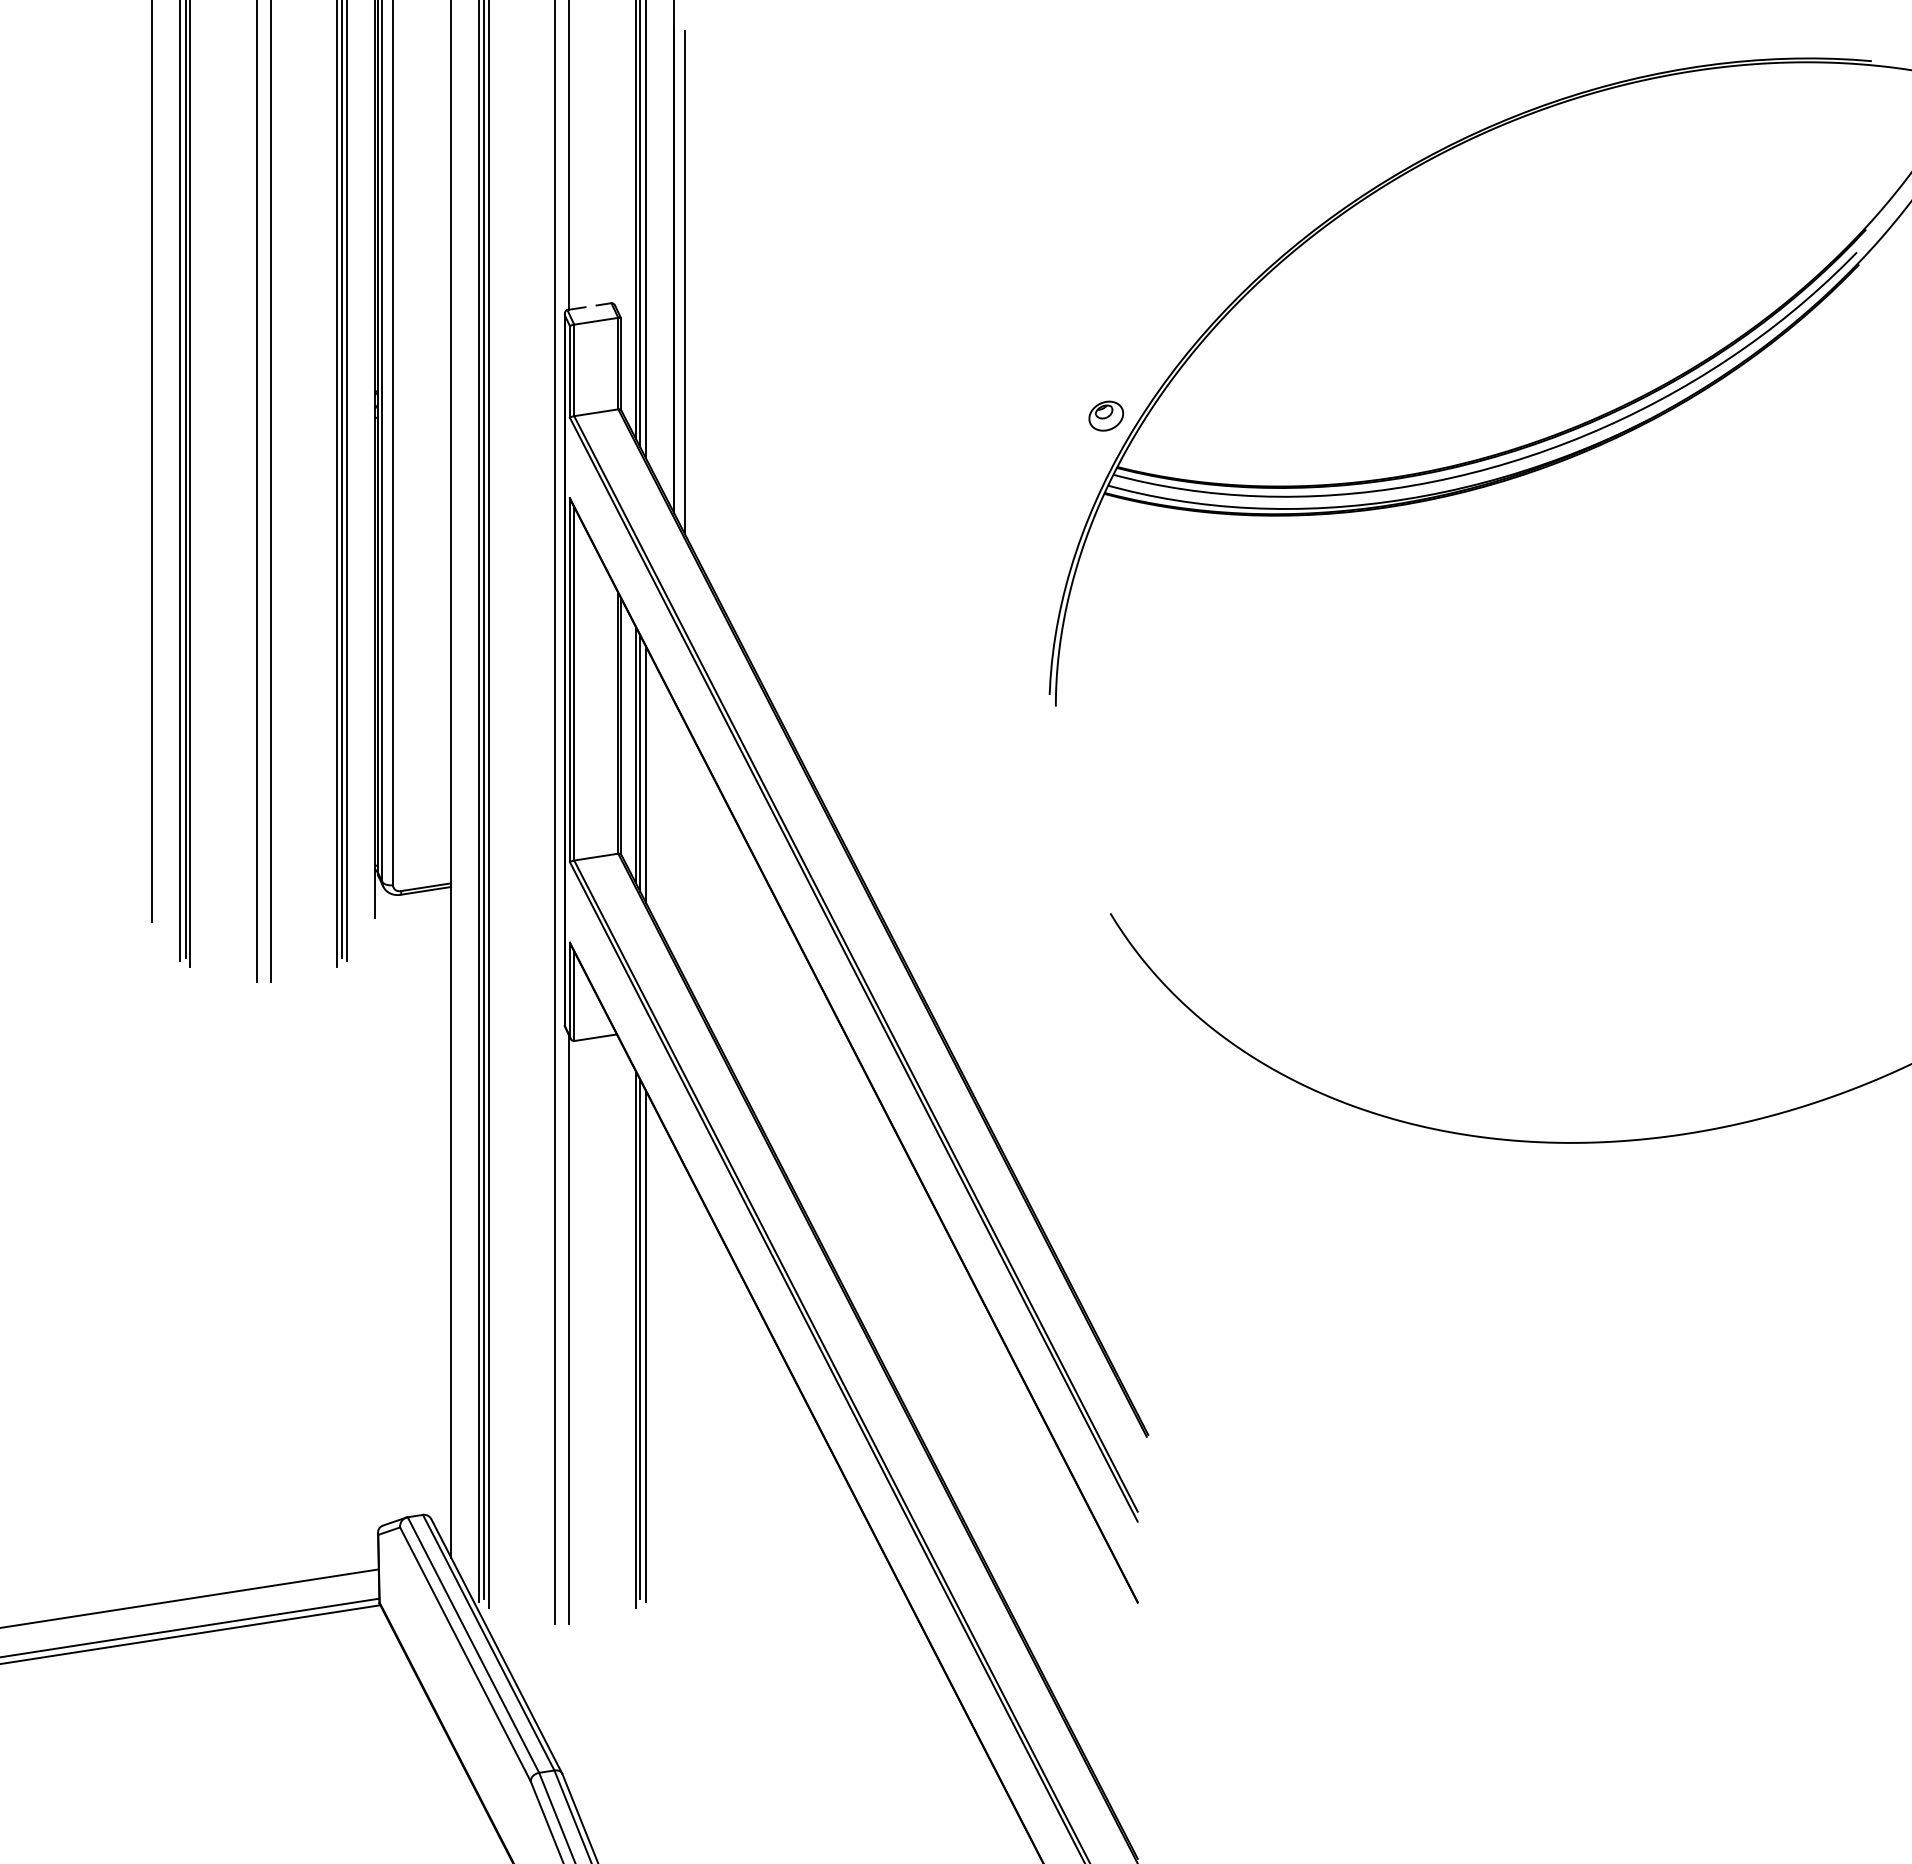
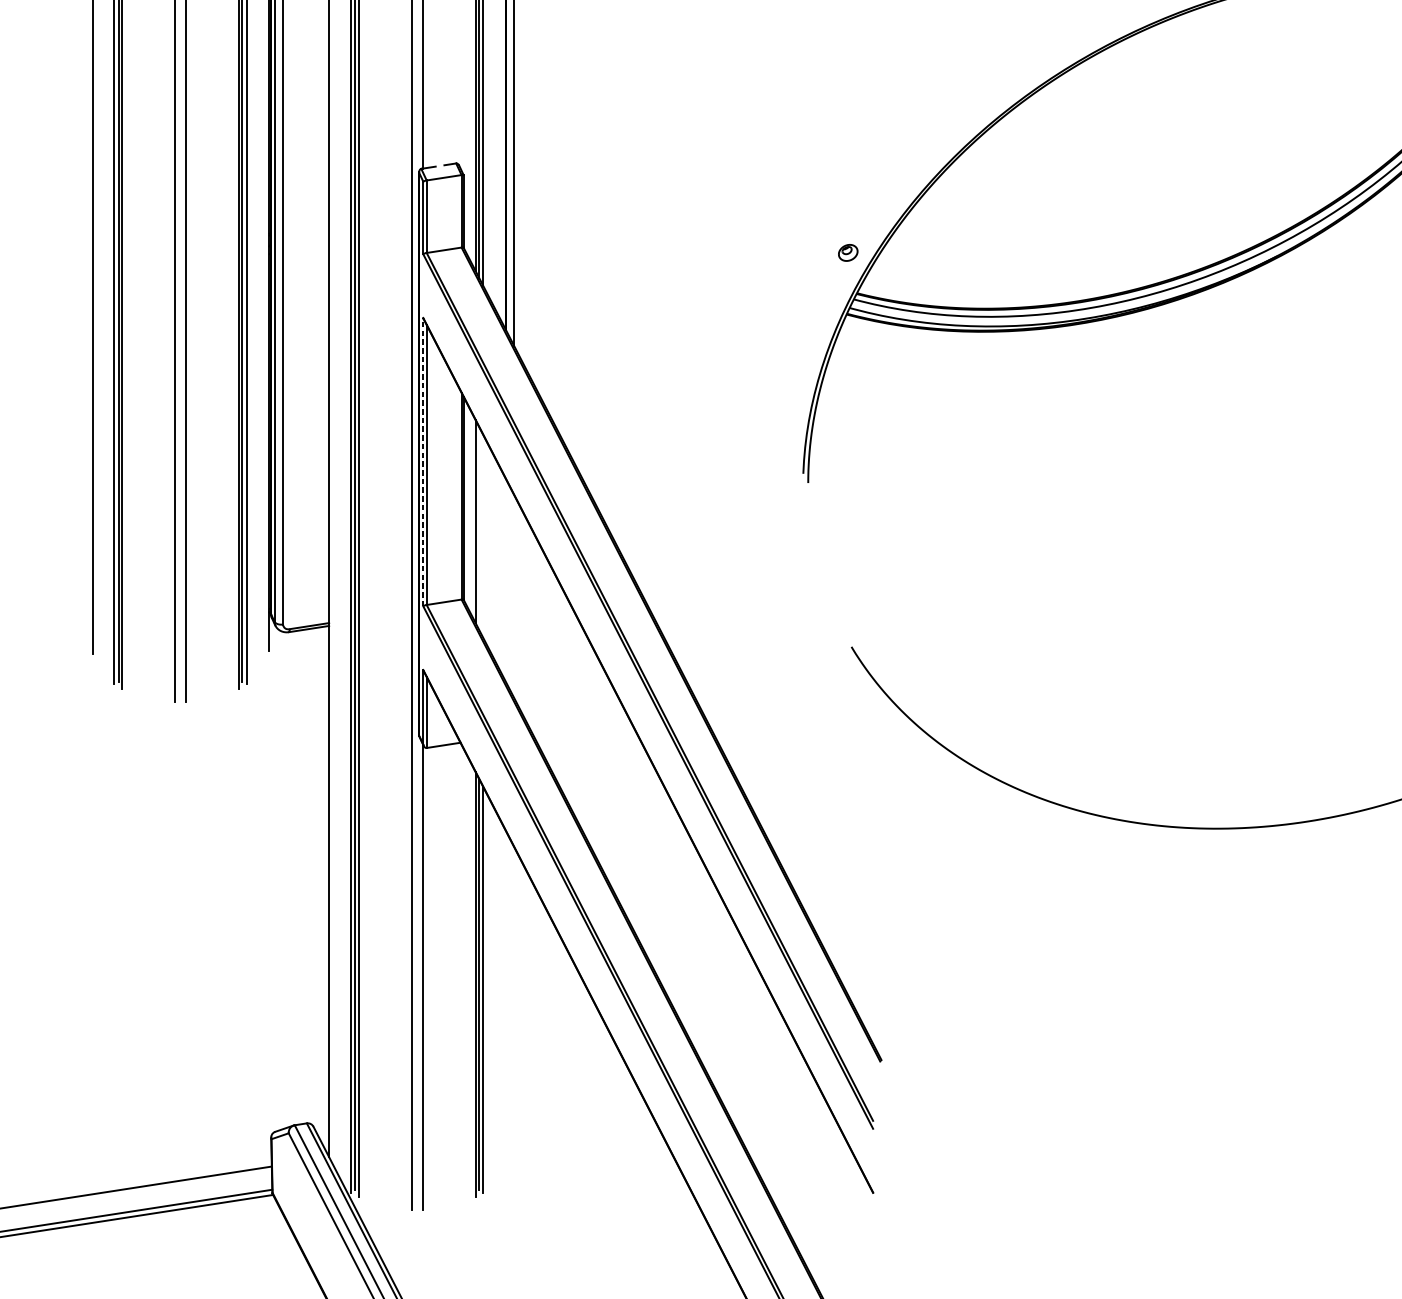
part: (1106, 415) -> (848, 252), size x0.7
line: (569, 680) -> (422, 462), solid -> dashed
line: (640, 763) -> (479, 528), removed
line: (645, 774) -> (483, 536), removed

